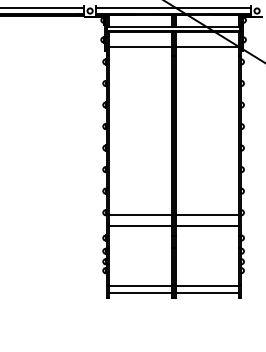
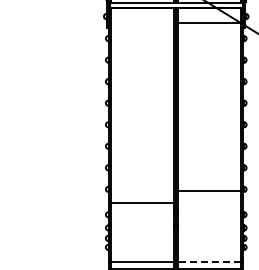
line: (139, 46) -> (142, 23), removed
line: (139, 214) -> (142, 191), removed
line: (206, 226) -> (209, 203), removed
line: (207, 285) -> (210, 262), solid -> dashed

